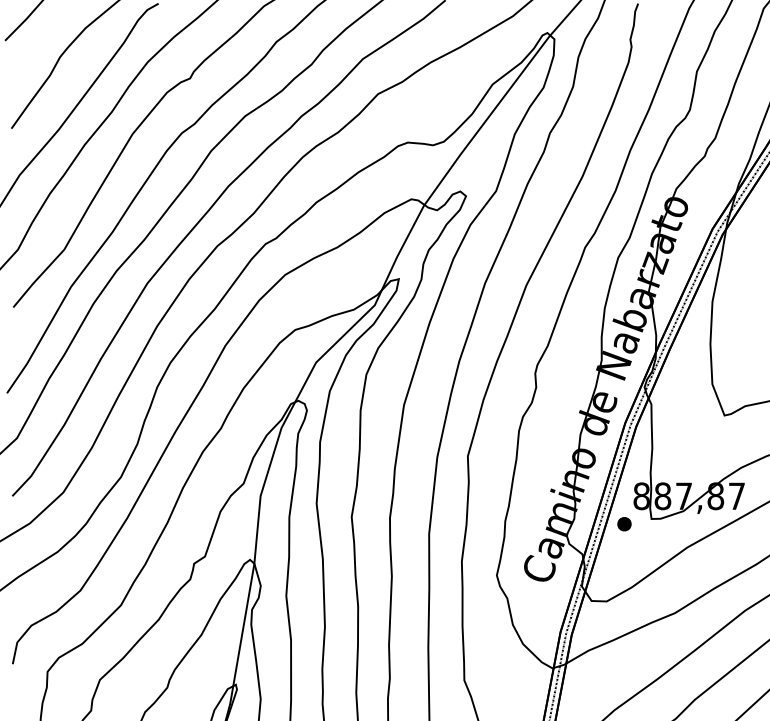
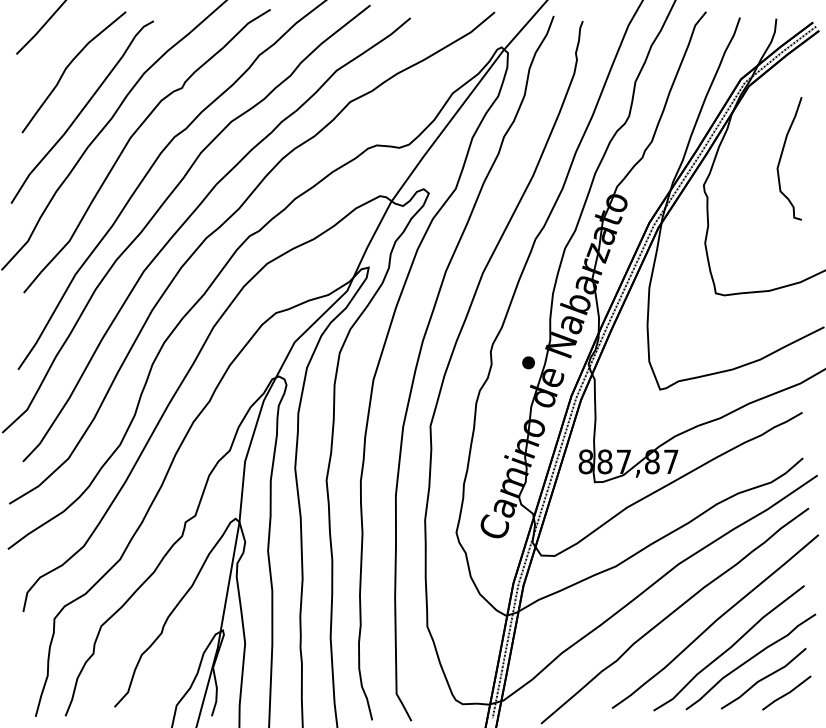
part: (624, 523) -> (528, 362), moved

